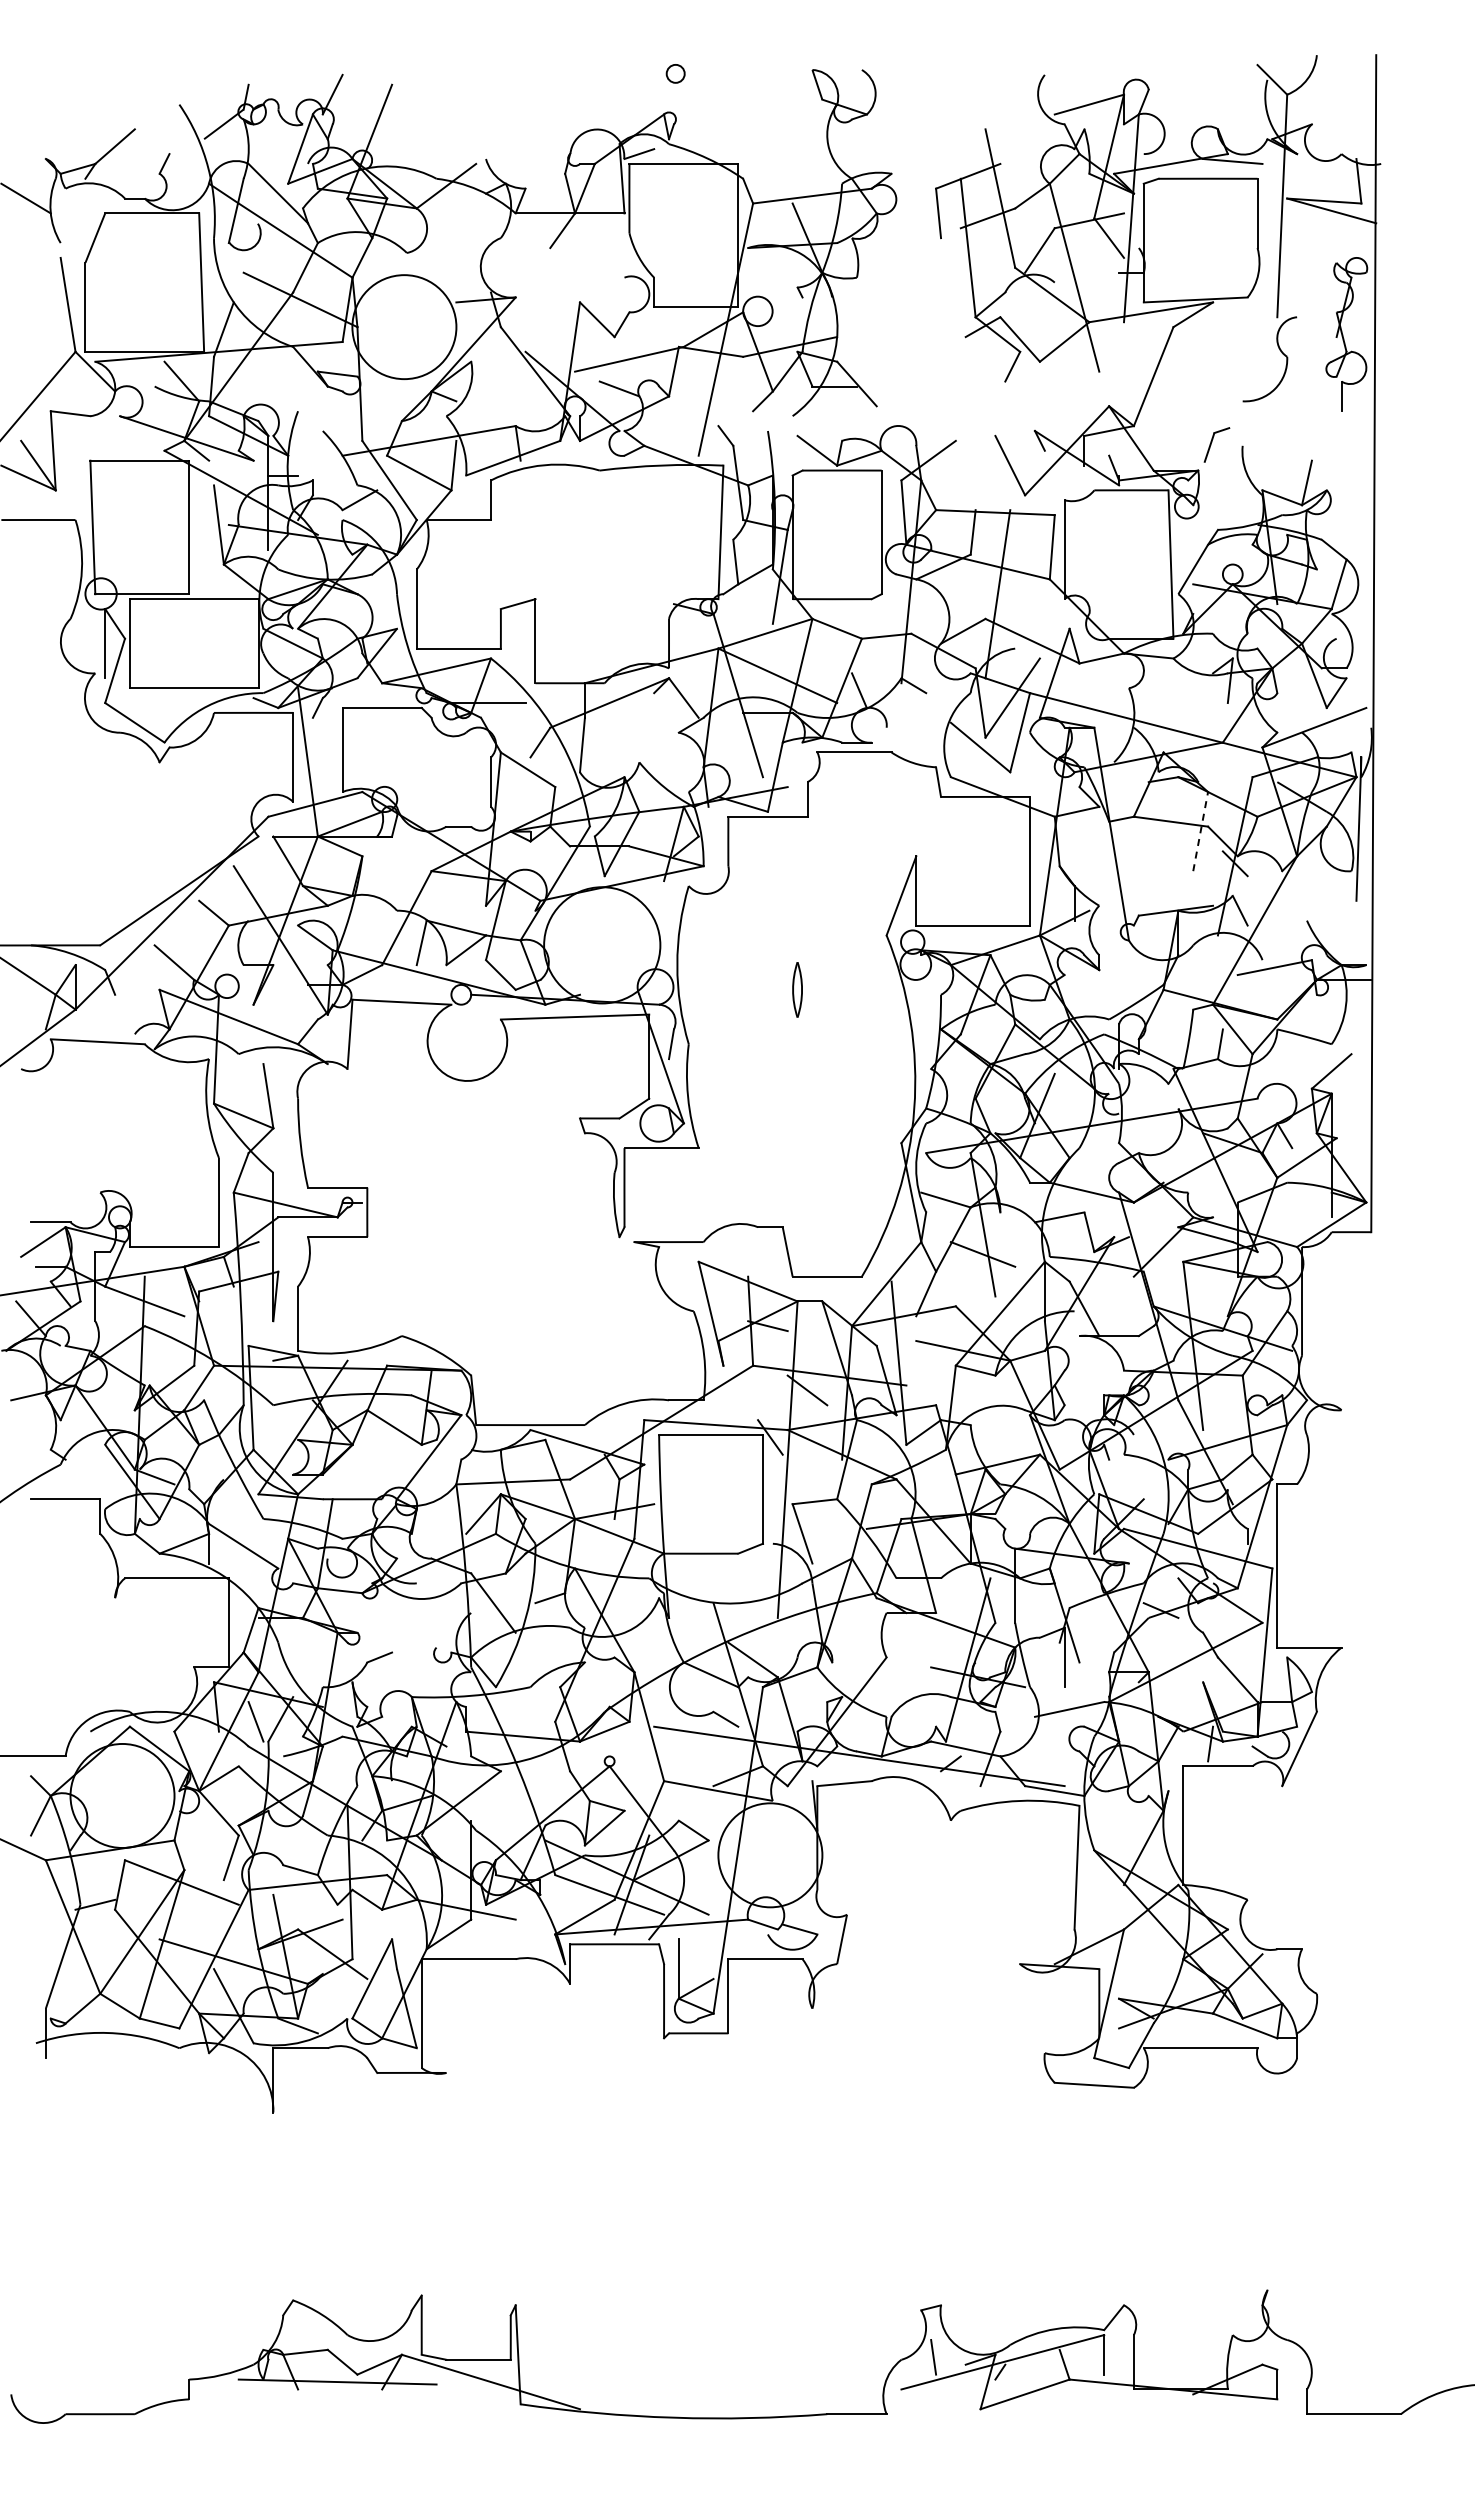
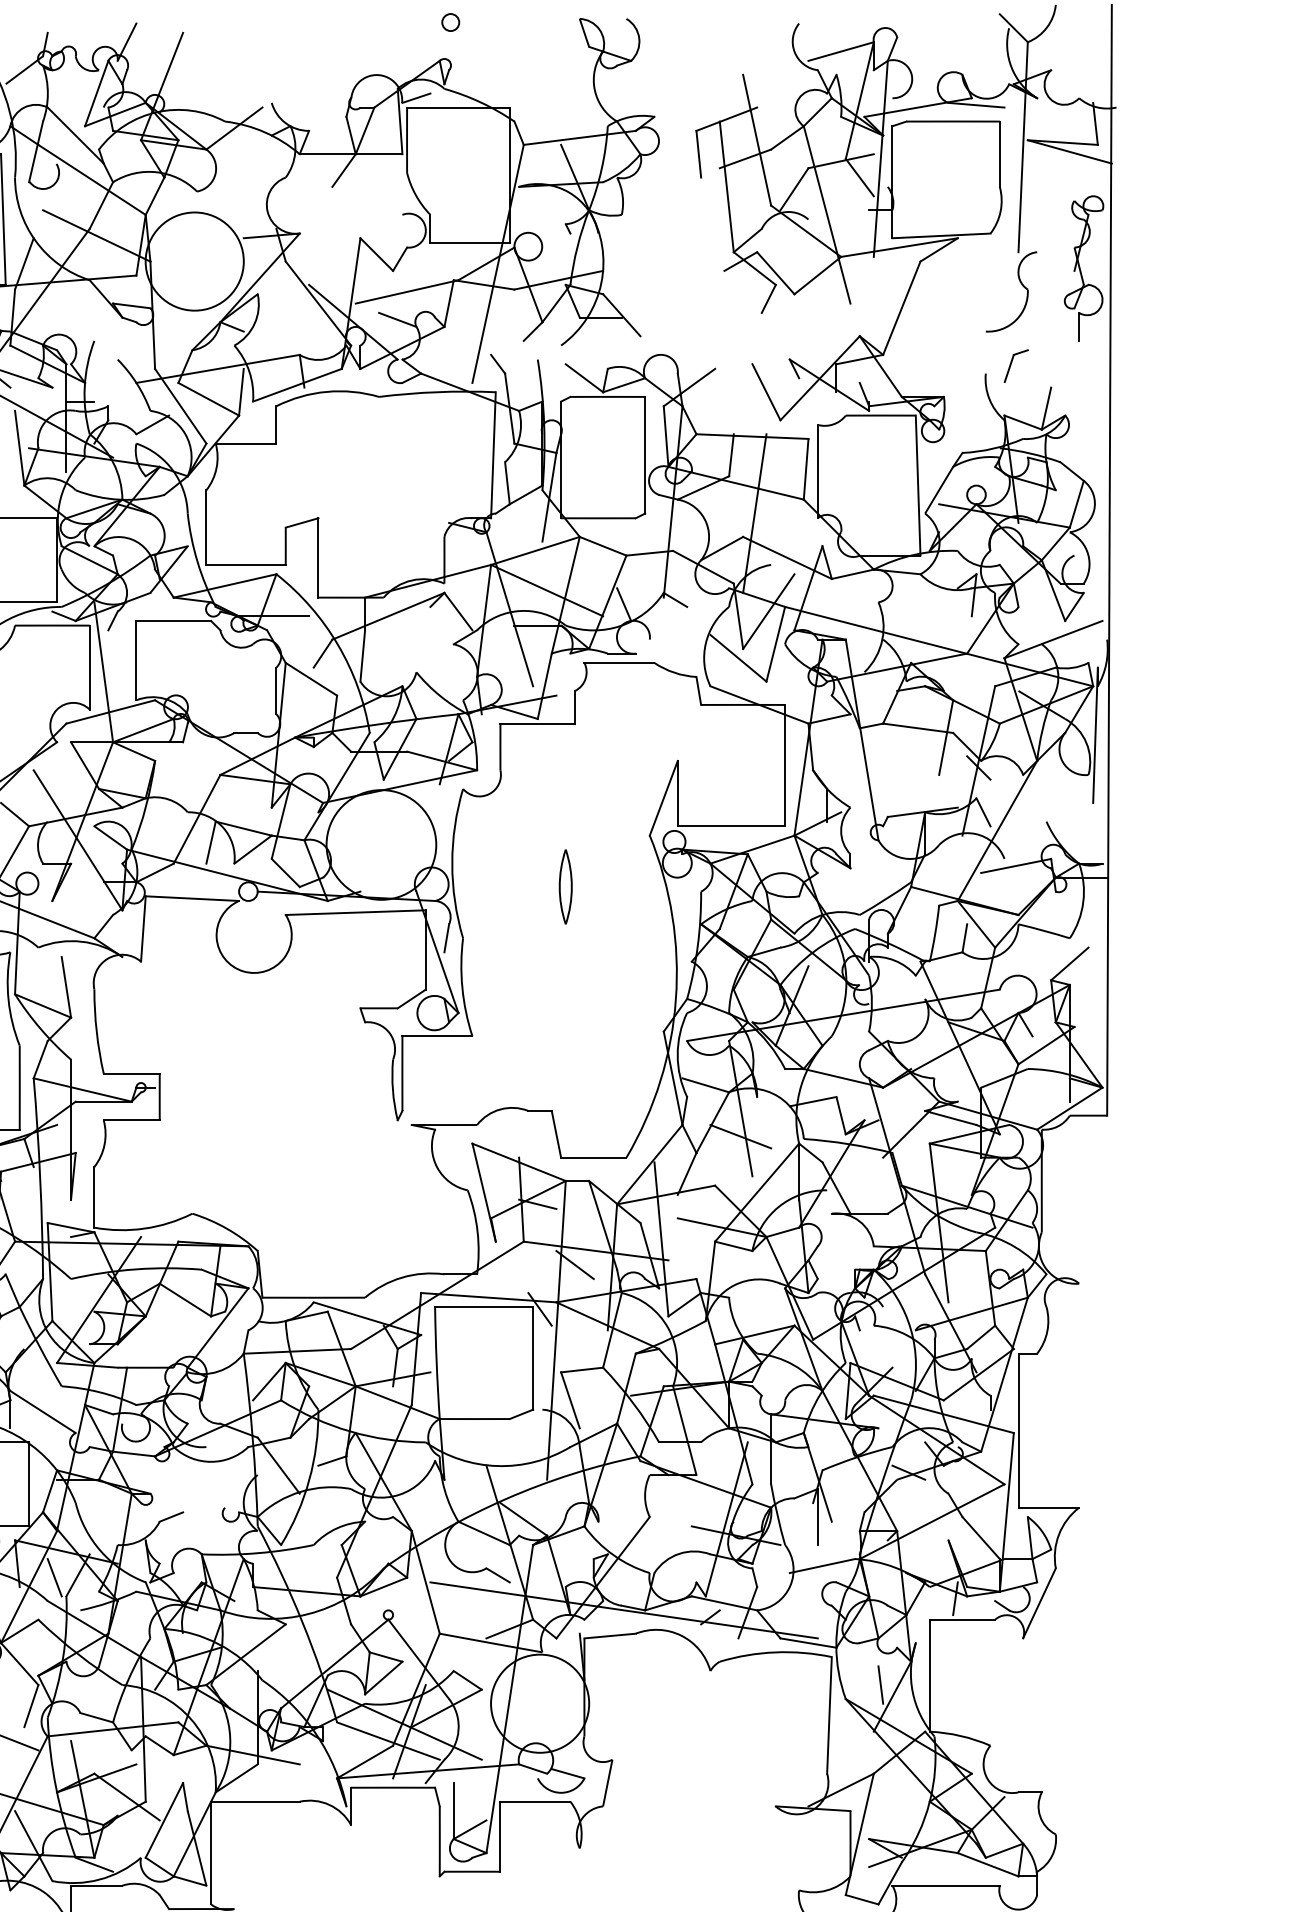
part: (1216, 444) -> (1015, 365), moved
line: (1200, 831) -> (945, 737), dashed -> solid
part: (797, 989) -> (565, 886), size x1.43
line: (1130, 1835) -> (879, 1685), added

